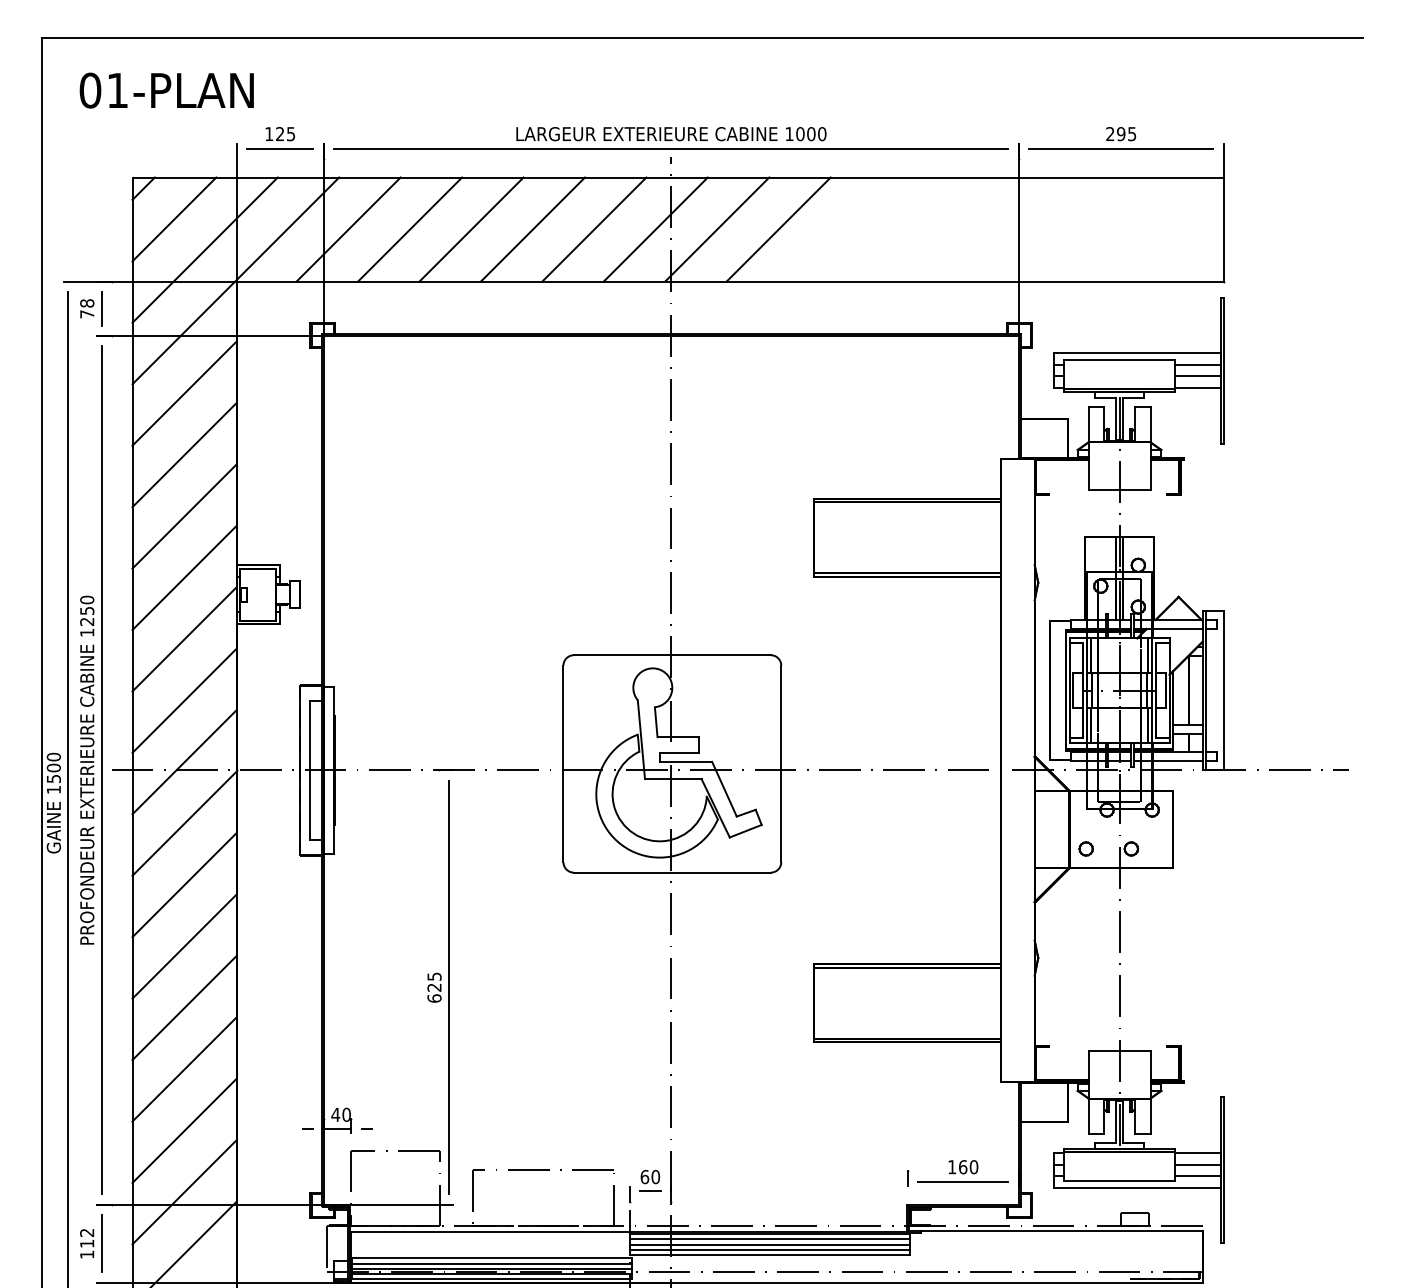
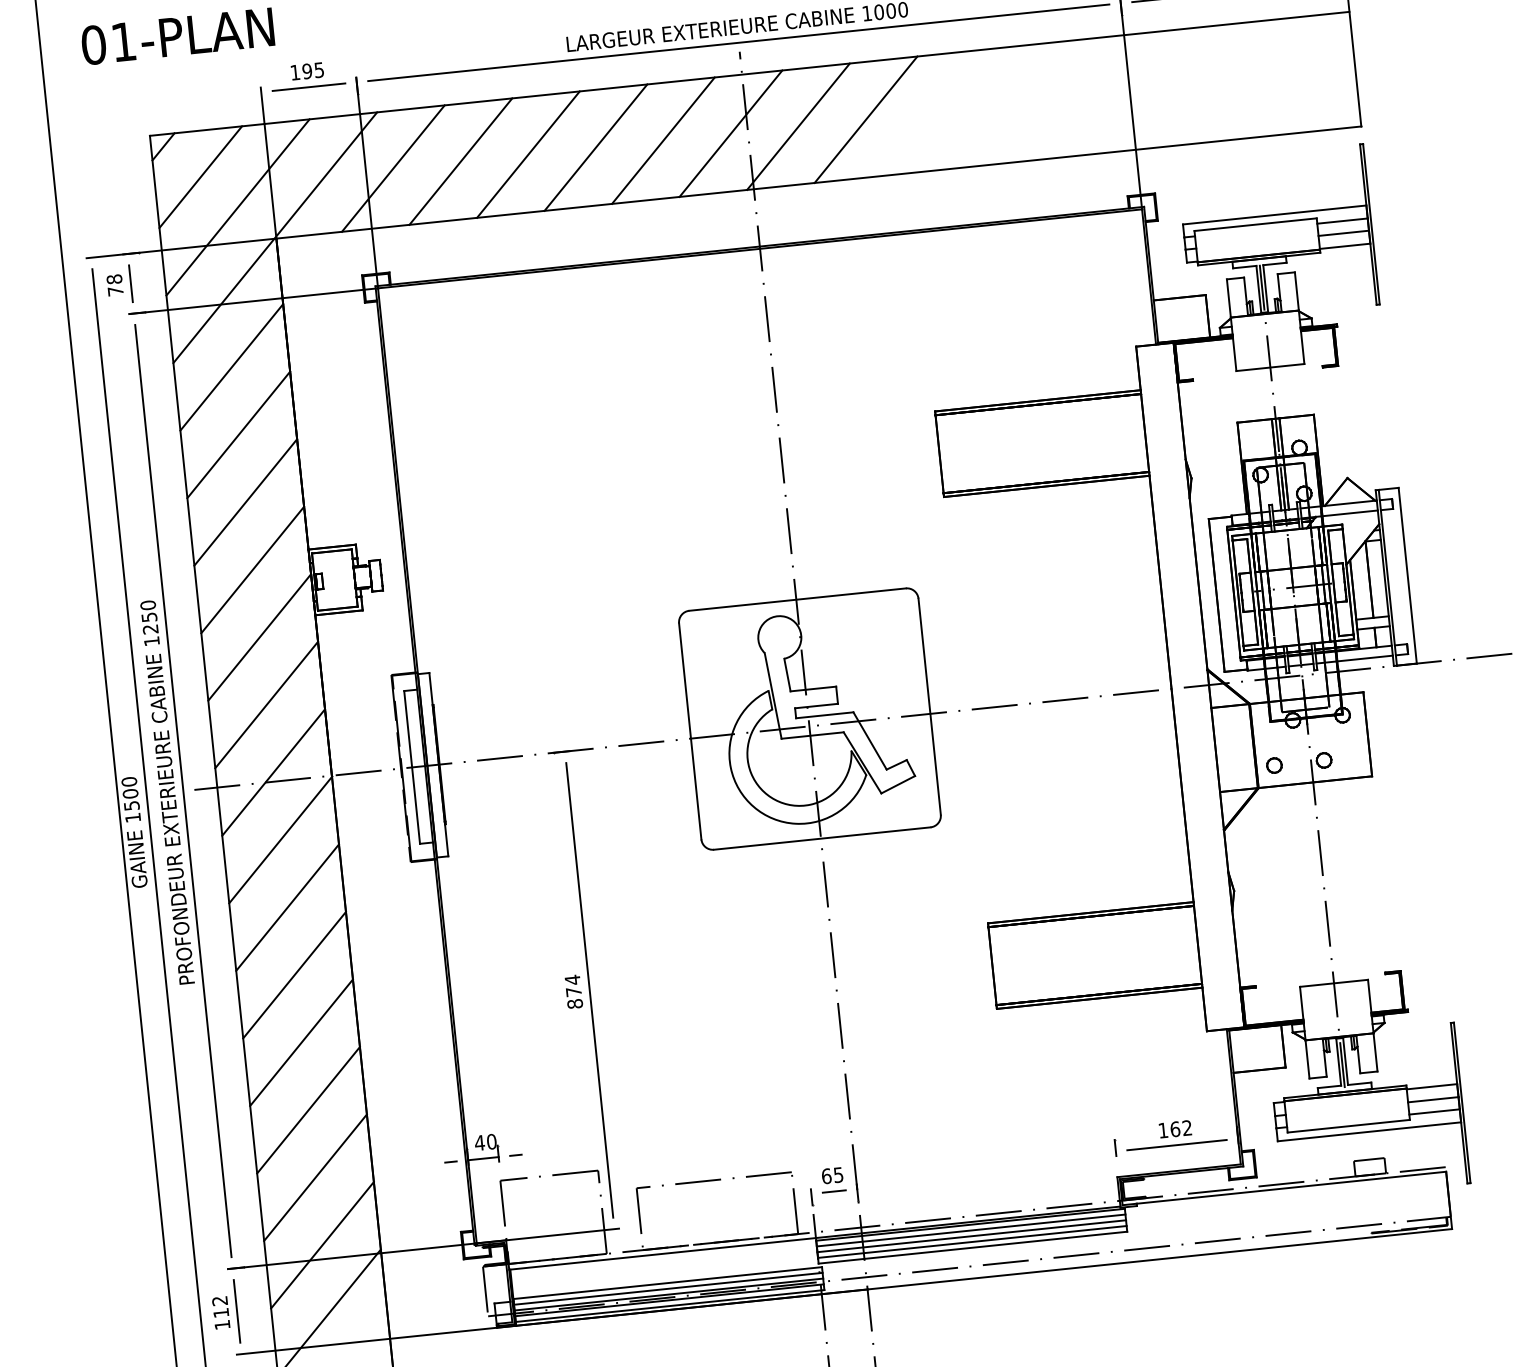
text: (279, 134) -> (306, 71), 125 -> 195
text: (434, 987) -> (573, 991), 625 -> 874
text: (973, 1167) -> (1186, 1128), 160 -> 162
text: (655, 1177) -> (838, 1175), 60 -> 65

